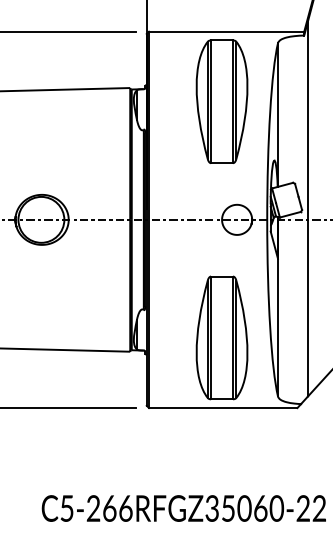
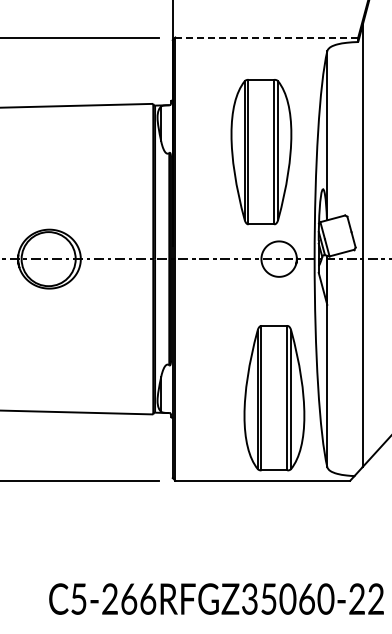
line: (226, 31) -> (266, 37), solid -> dashed
part: (222, 102) -> (261, 152), moved
part: (222, 338) -> (274, 398), moved

